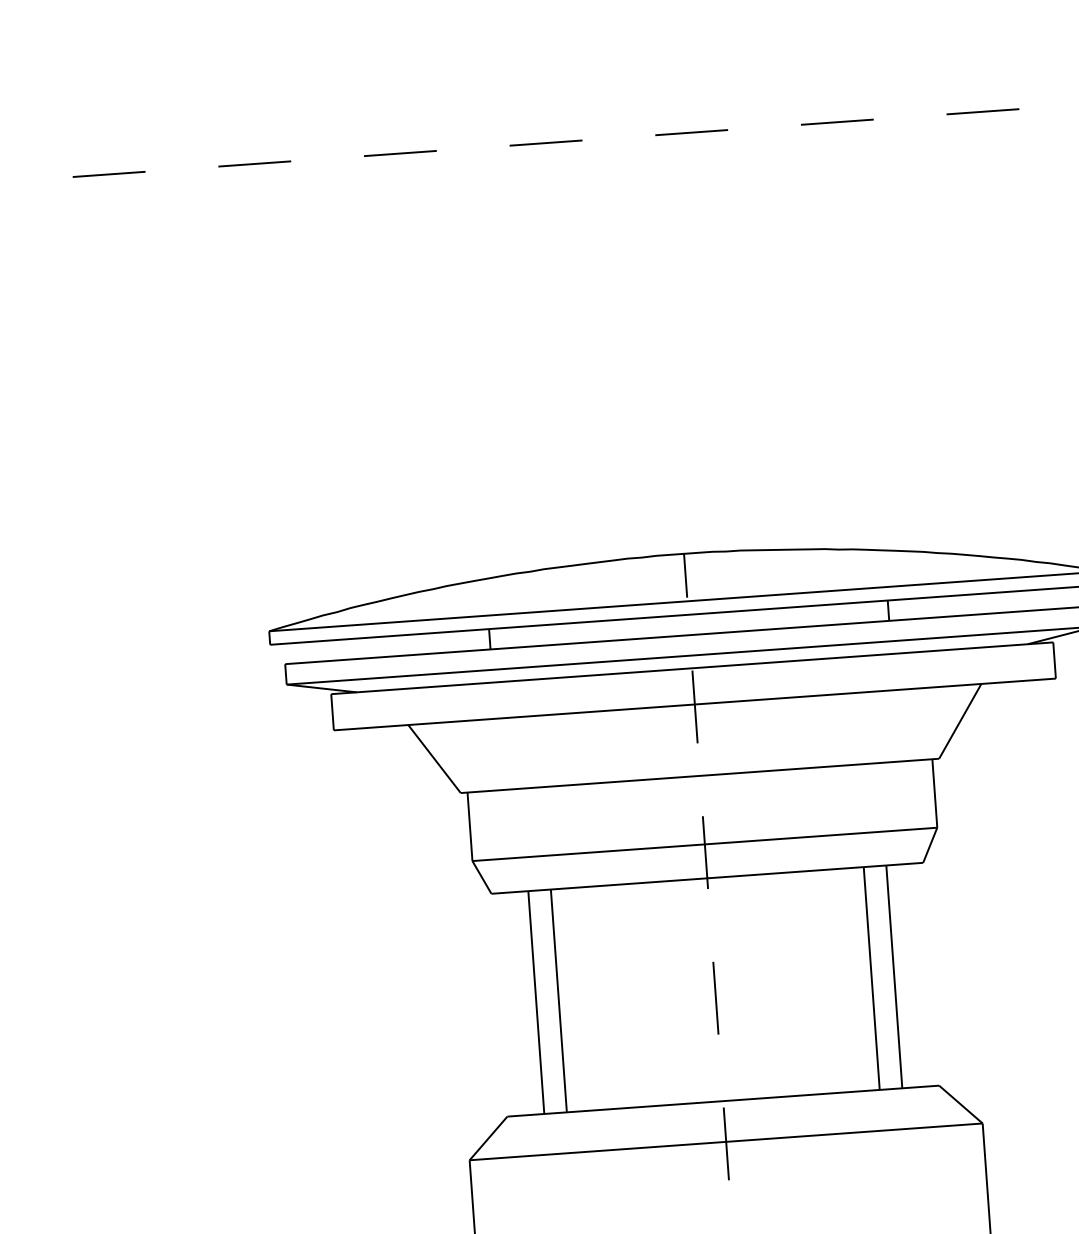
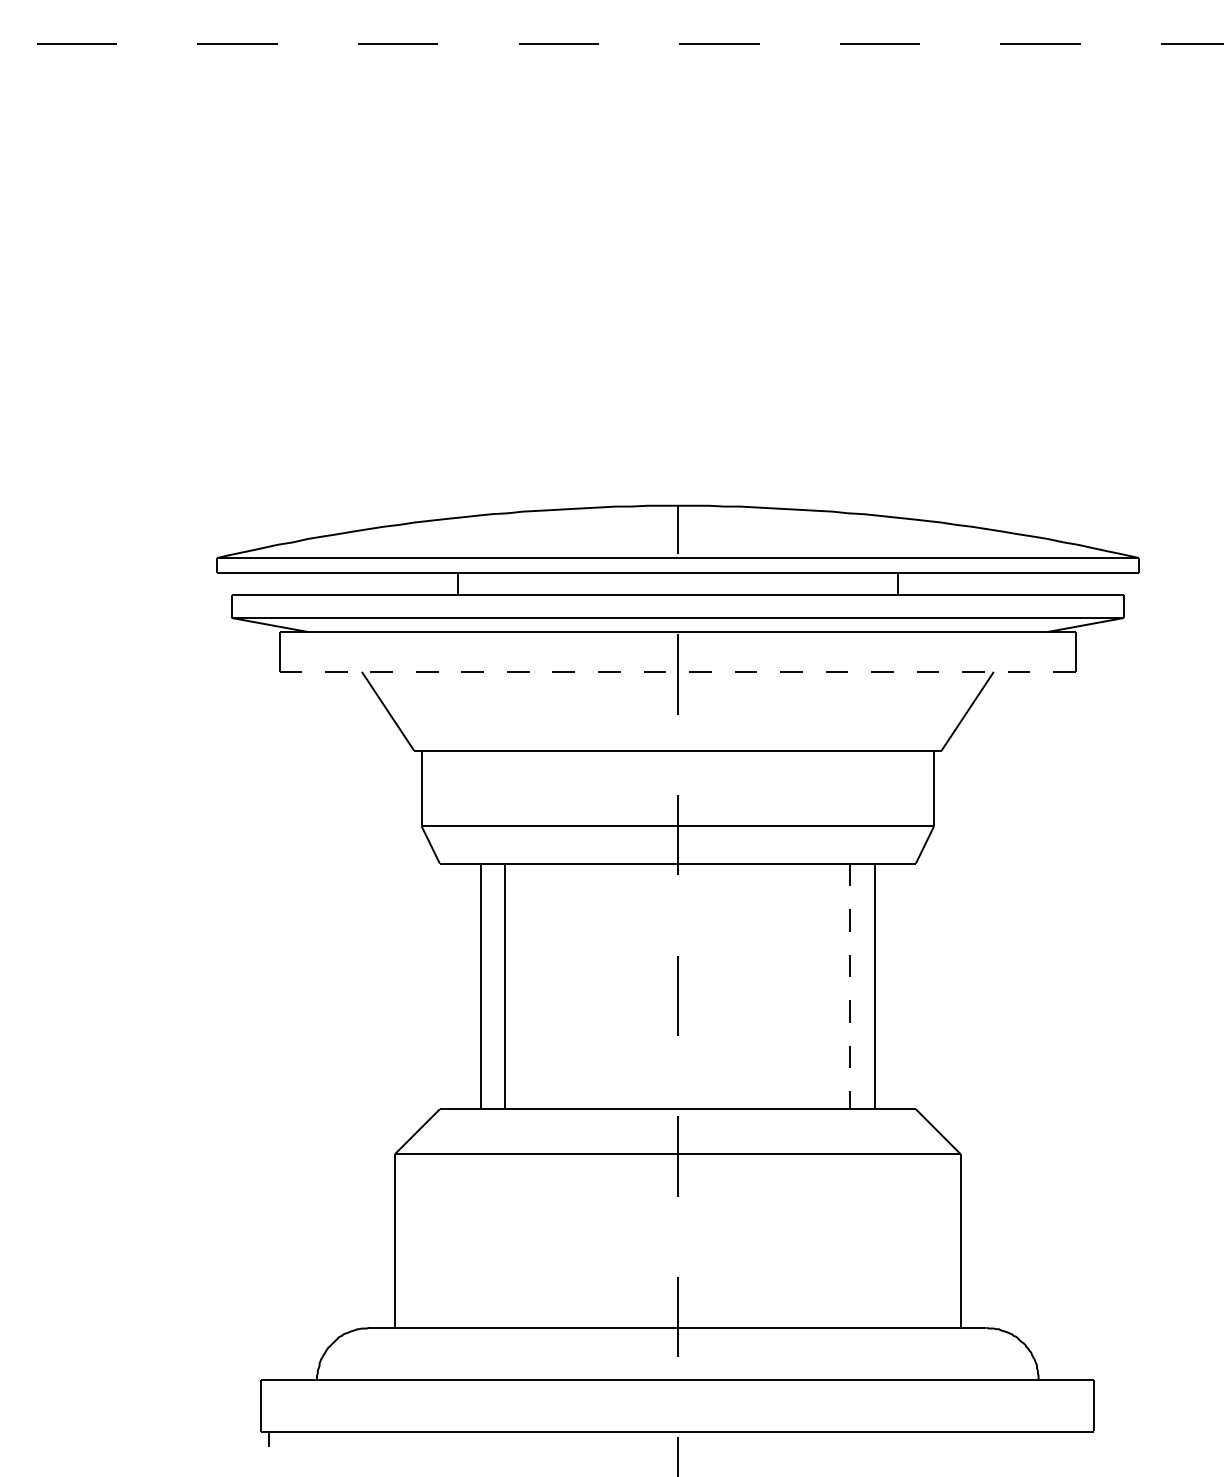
line: (694, 704) -> (677, 671), solid -> dashed
line: (871, 978) -> (850, 986), solid -> dashed

